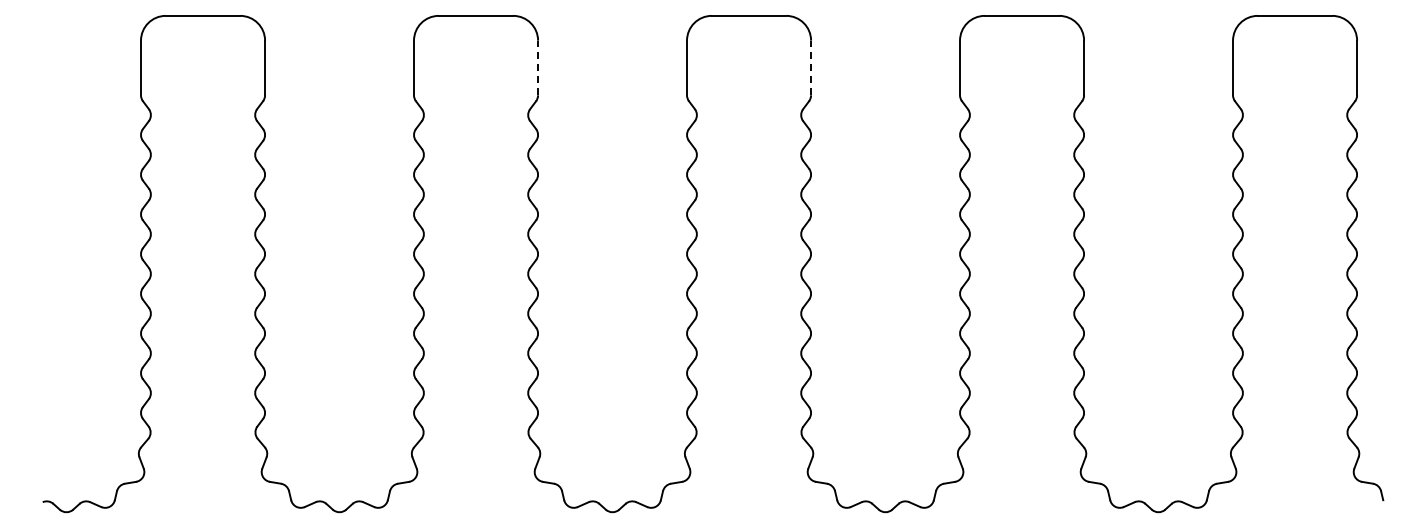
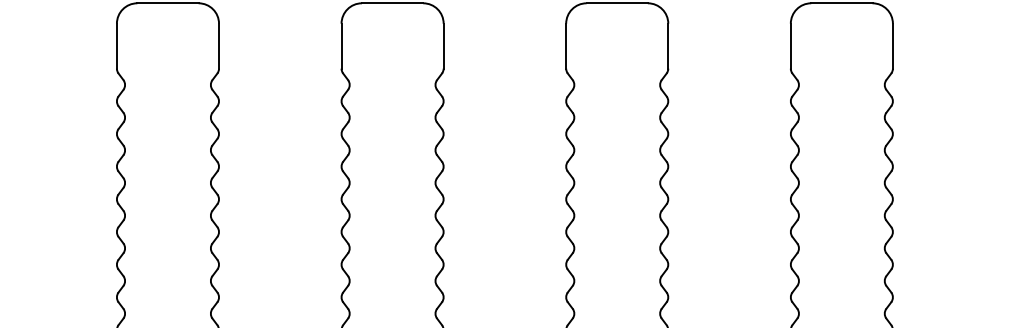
line: (538, 67) -> (219, 45), dashed -> solid
line: (811, 67) -> (443, 45), dashed -> solid

